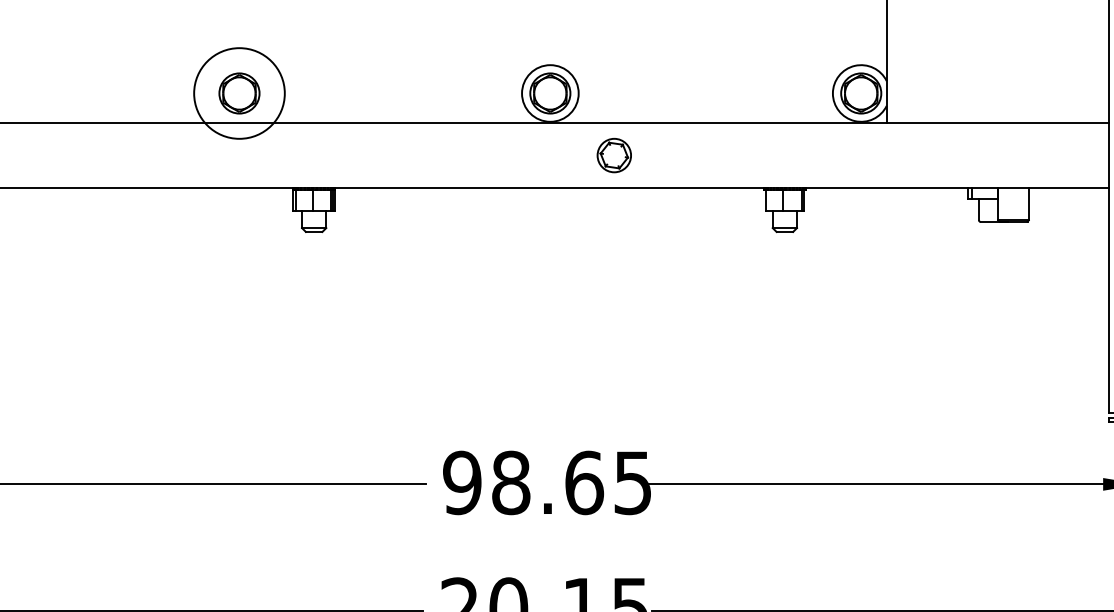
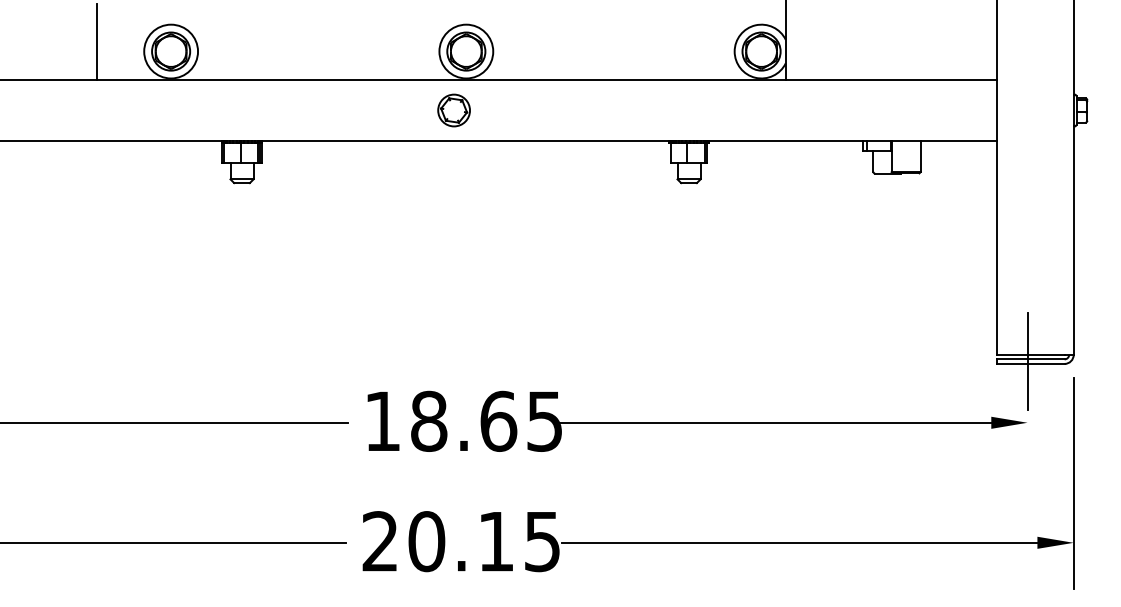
line: (161, 82) -> (97, 41), added
circle: (239, 93) -> (171, 51), size x0.62
part: (613, 155) -> (453, 110), moved
text: (462, 481) -> (382, 420), 98.65 -> 18.65

